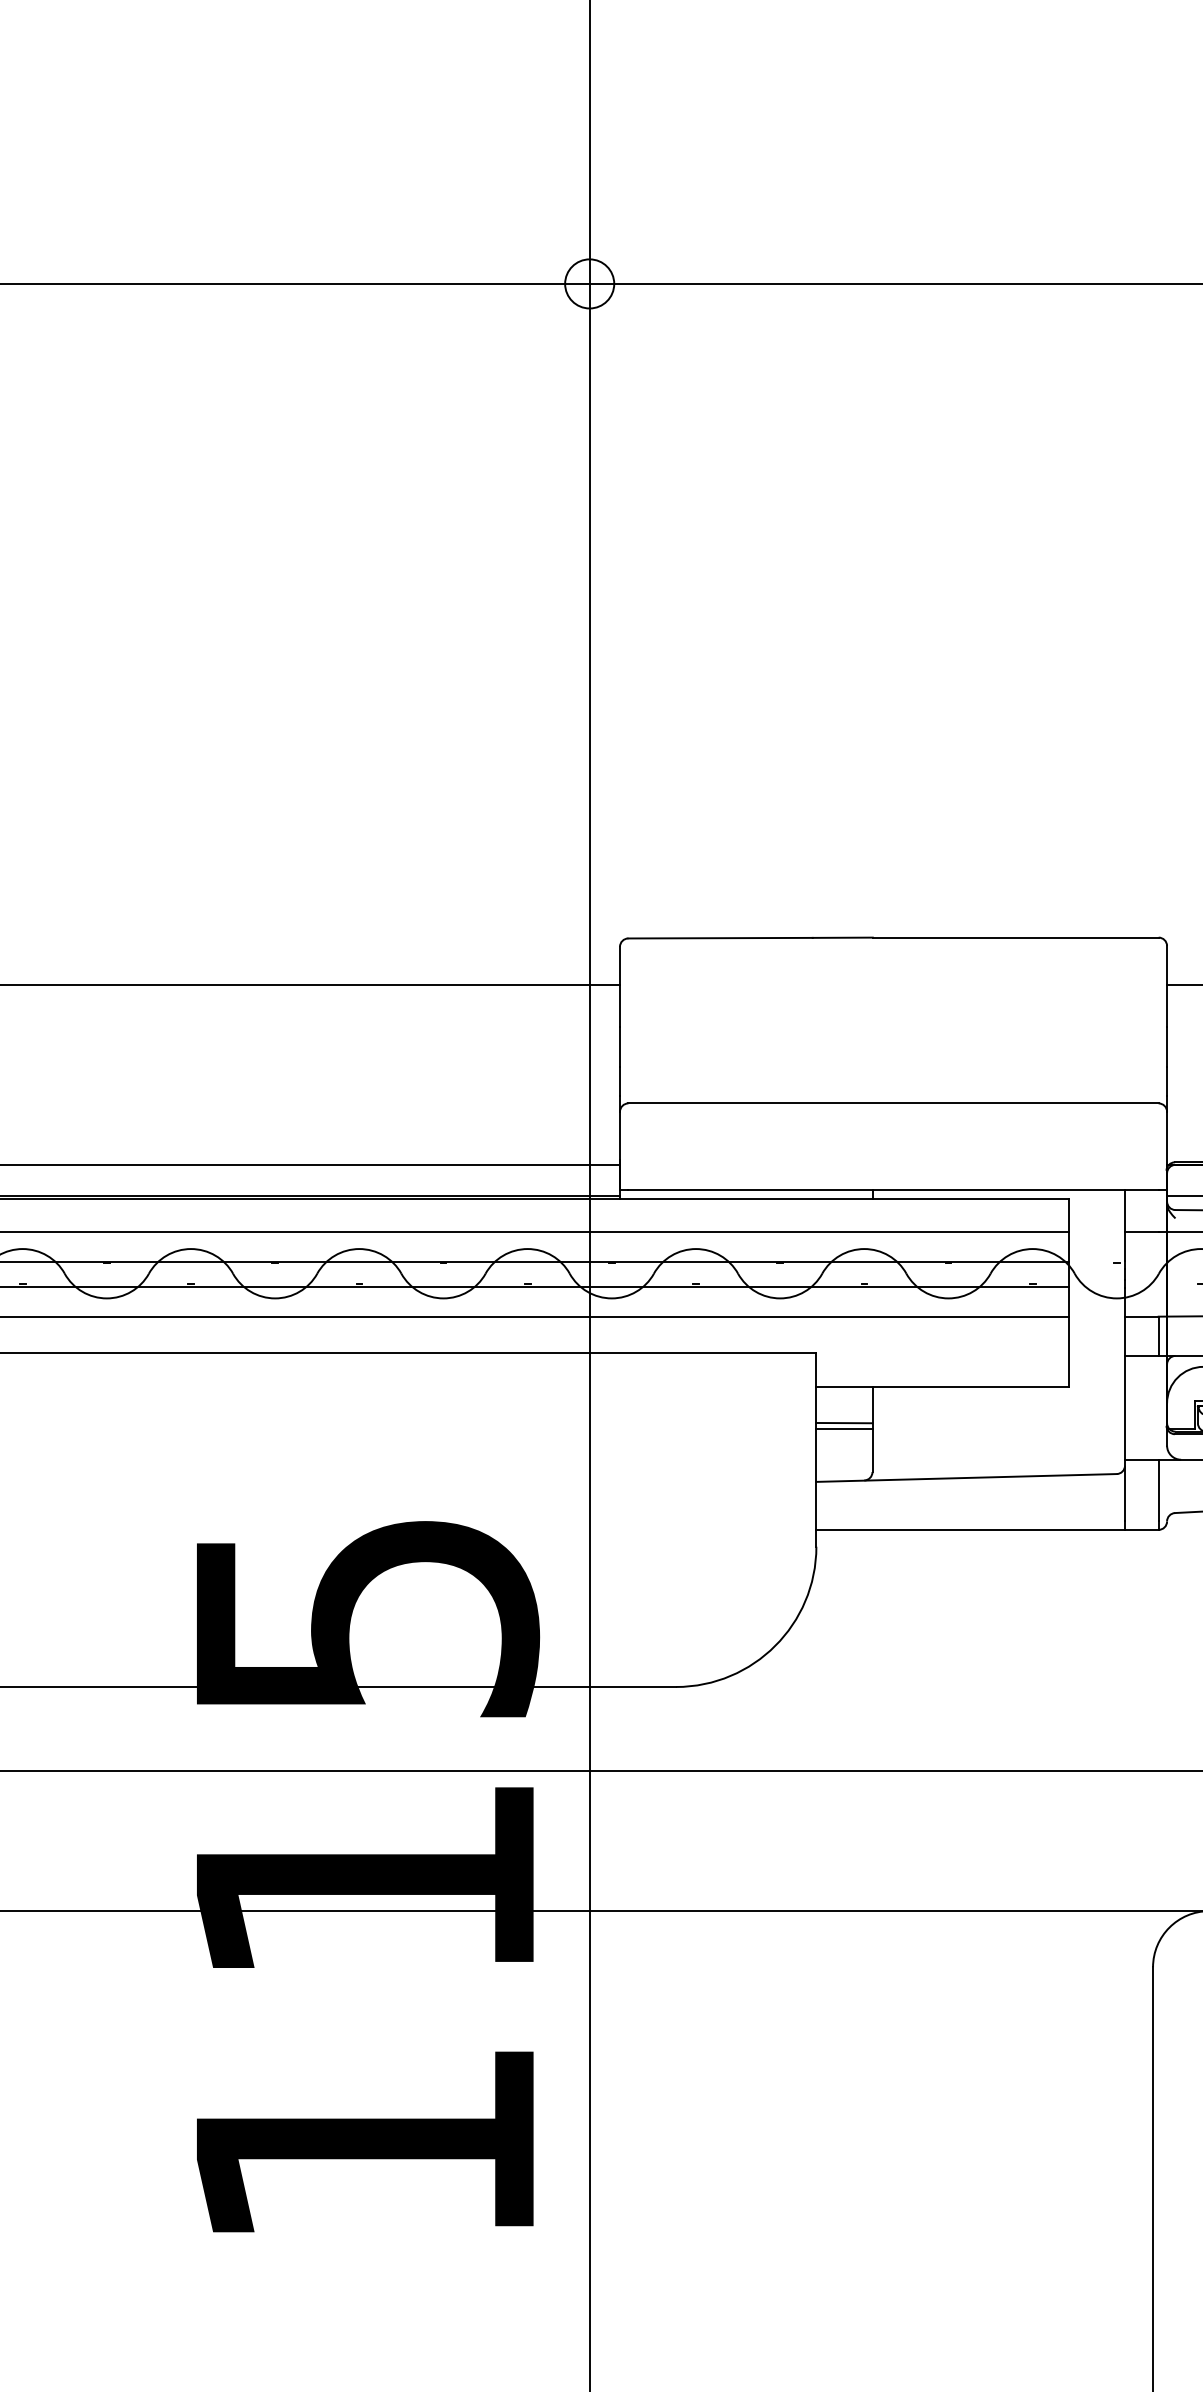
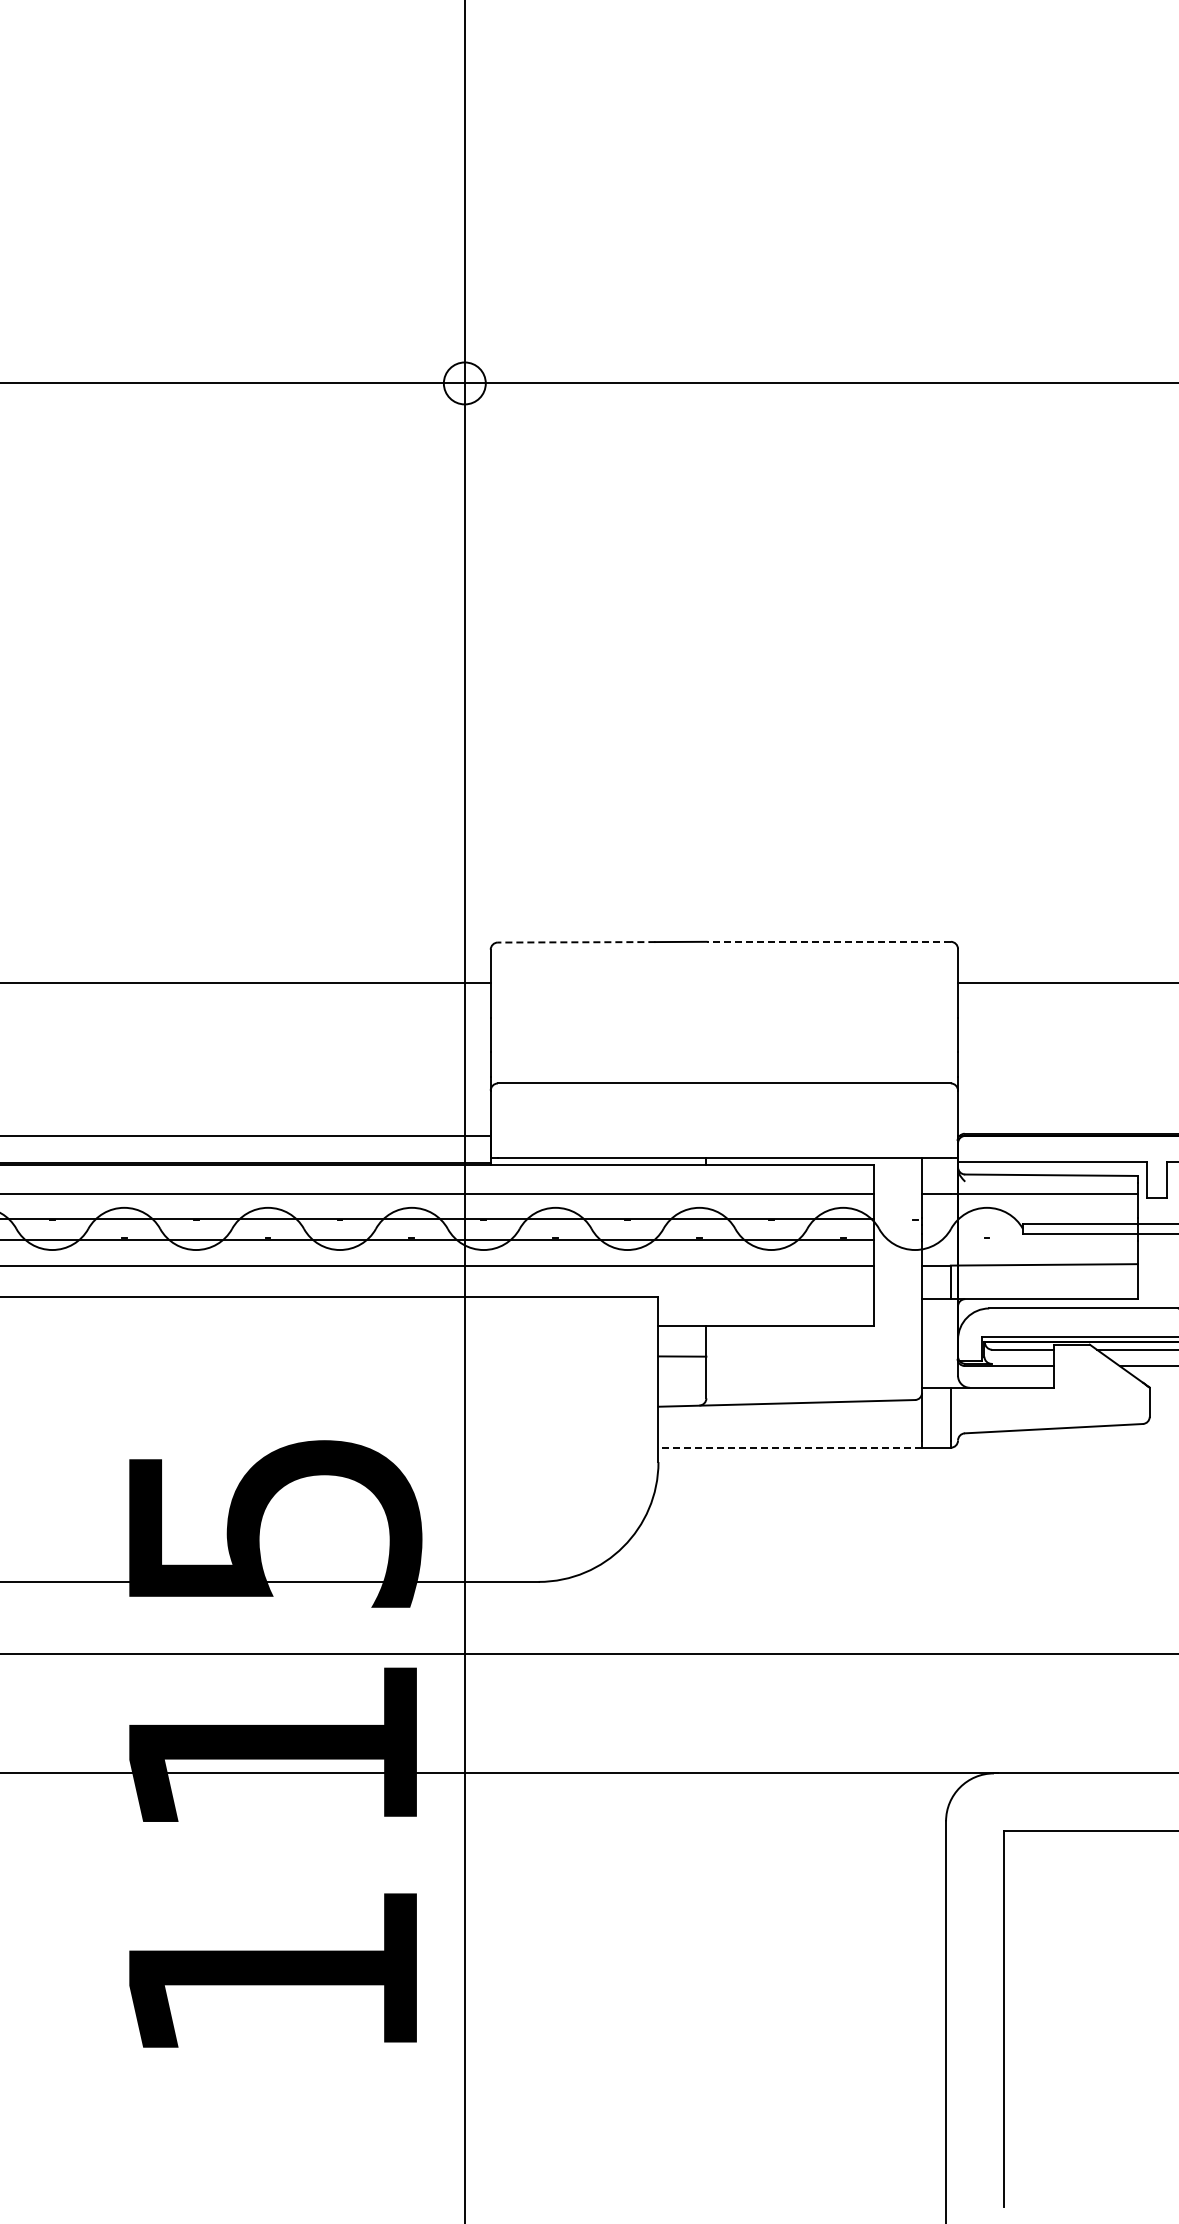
line: (1015, 937) -> (828, 941), solid -> dashed
line: (720, 938) -> (576, 942), solid -> dashed
line: (844, 1428) -> (682, 1361), removed
line: (970, 1529) -> (790, 1447), solid -> dashed

